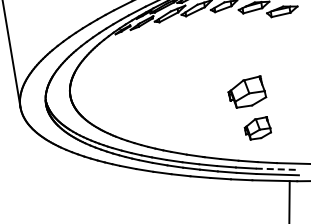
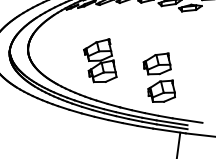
part: (169, 97) -> (100, 60), added
part: (257, 128) -> (161, 91), size x1.43
line: (277, 169) -> (172, 123), dashed -> solid

